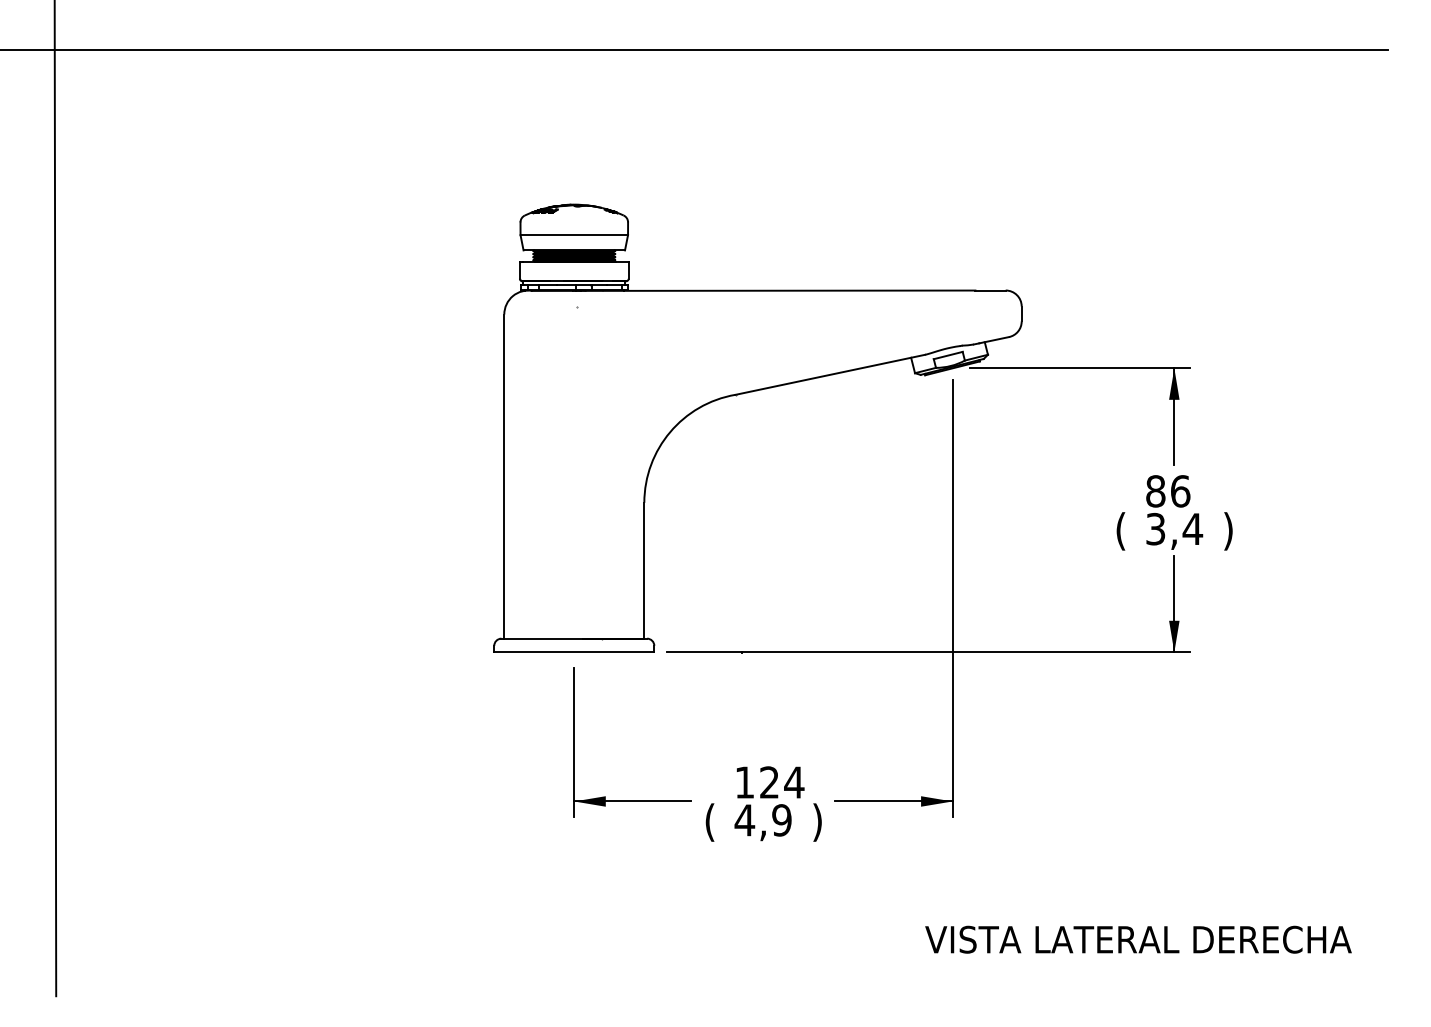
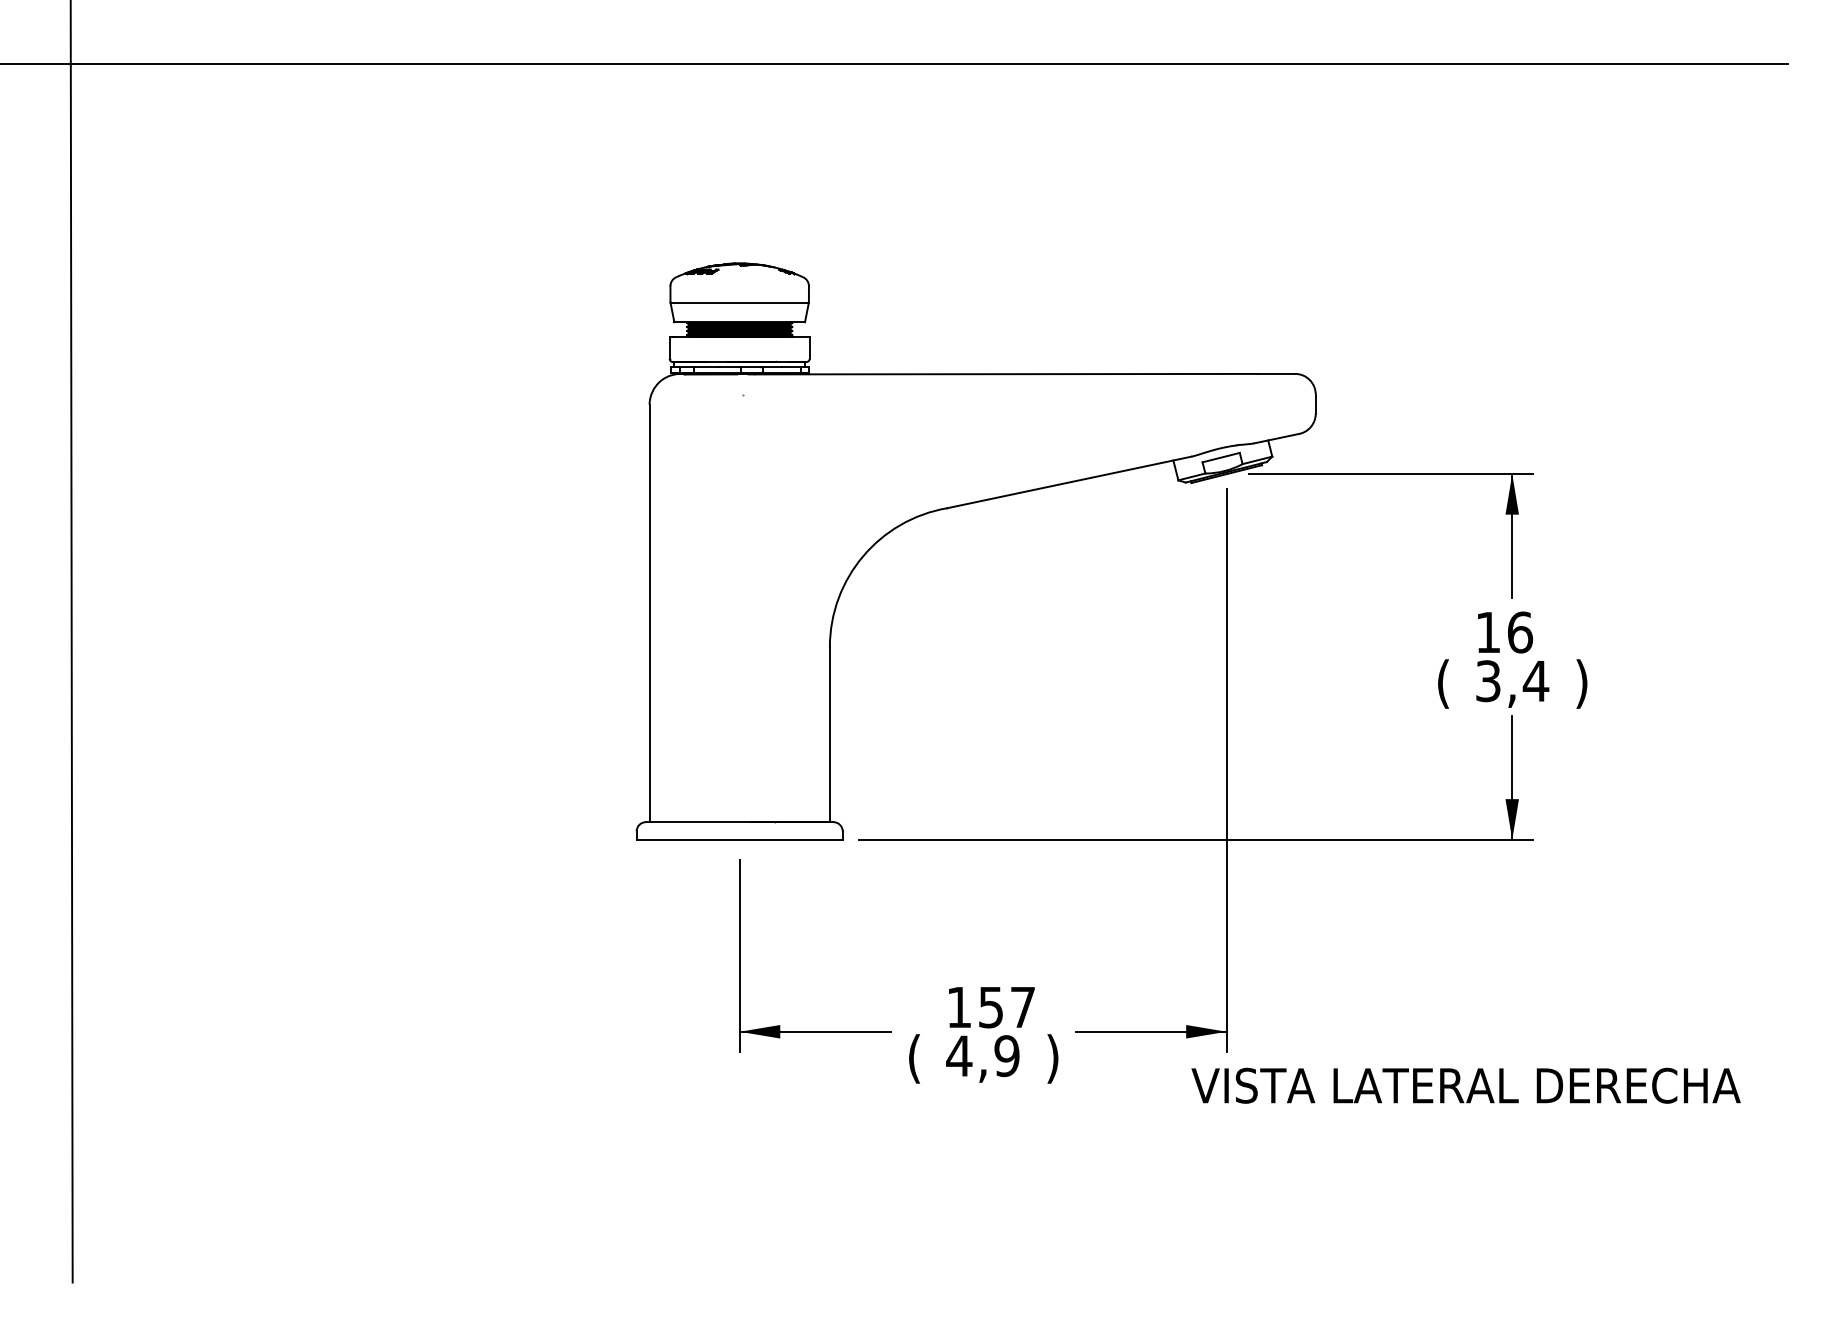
text: (1155, 491) -> (1488, 632), 86 -> 16
text: (782, 782) -> (1007, 1007), 124 -> 157
text: (1138, 939) -> (1465, 1085), moved

